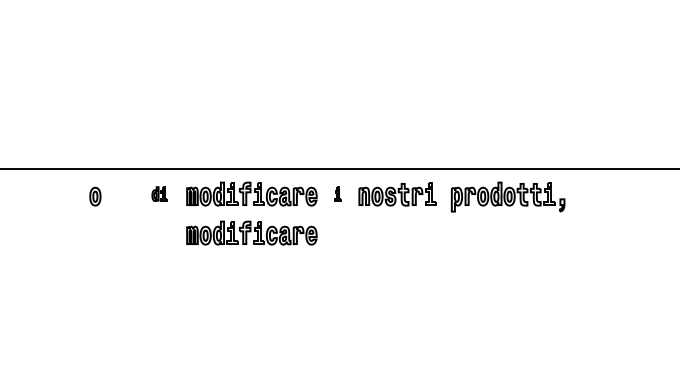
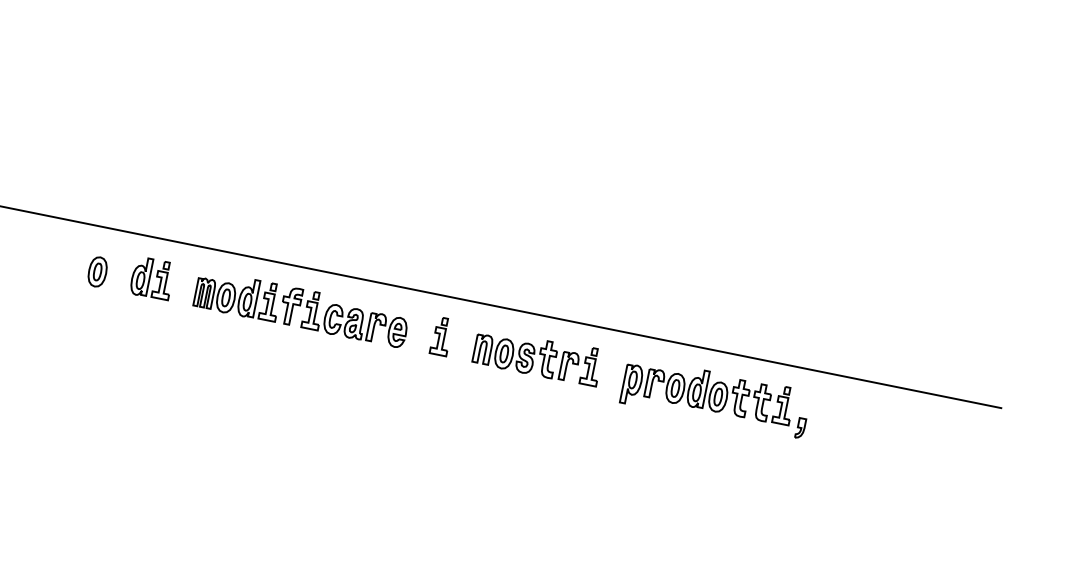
part: (159, 193) -> (152, 277), size x1.67
part: (337, 193) -> (440, 335), size x1.67
part: (95, 196) -> (97, 271), moved
part: (251, 232) -> (288, 370), removed

